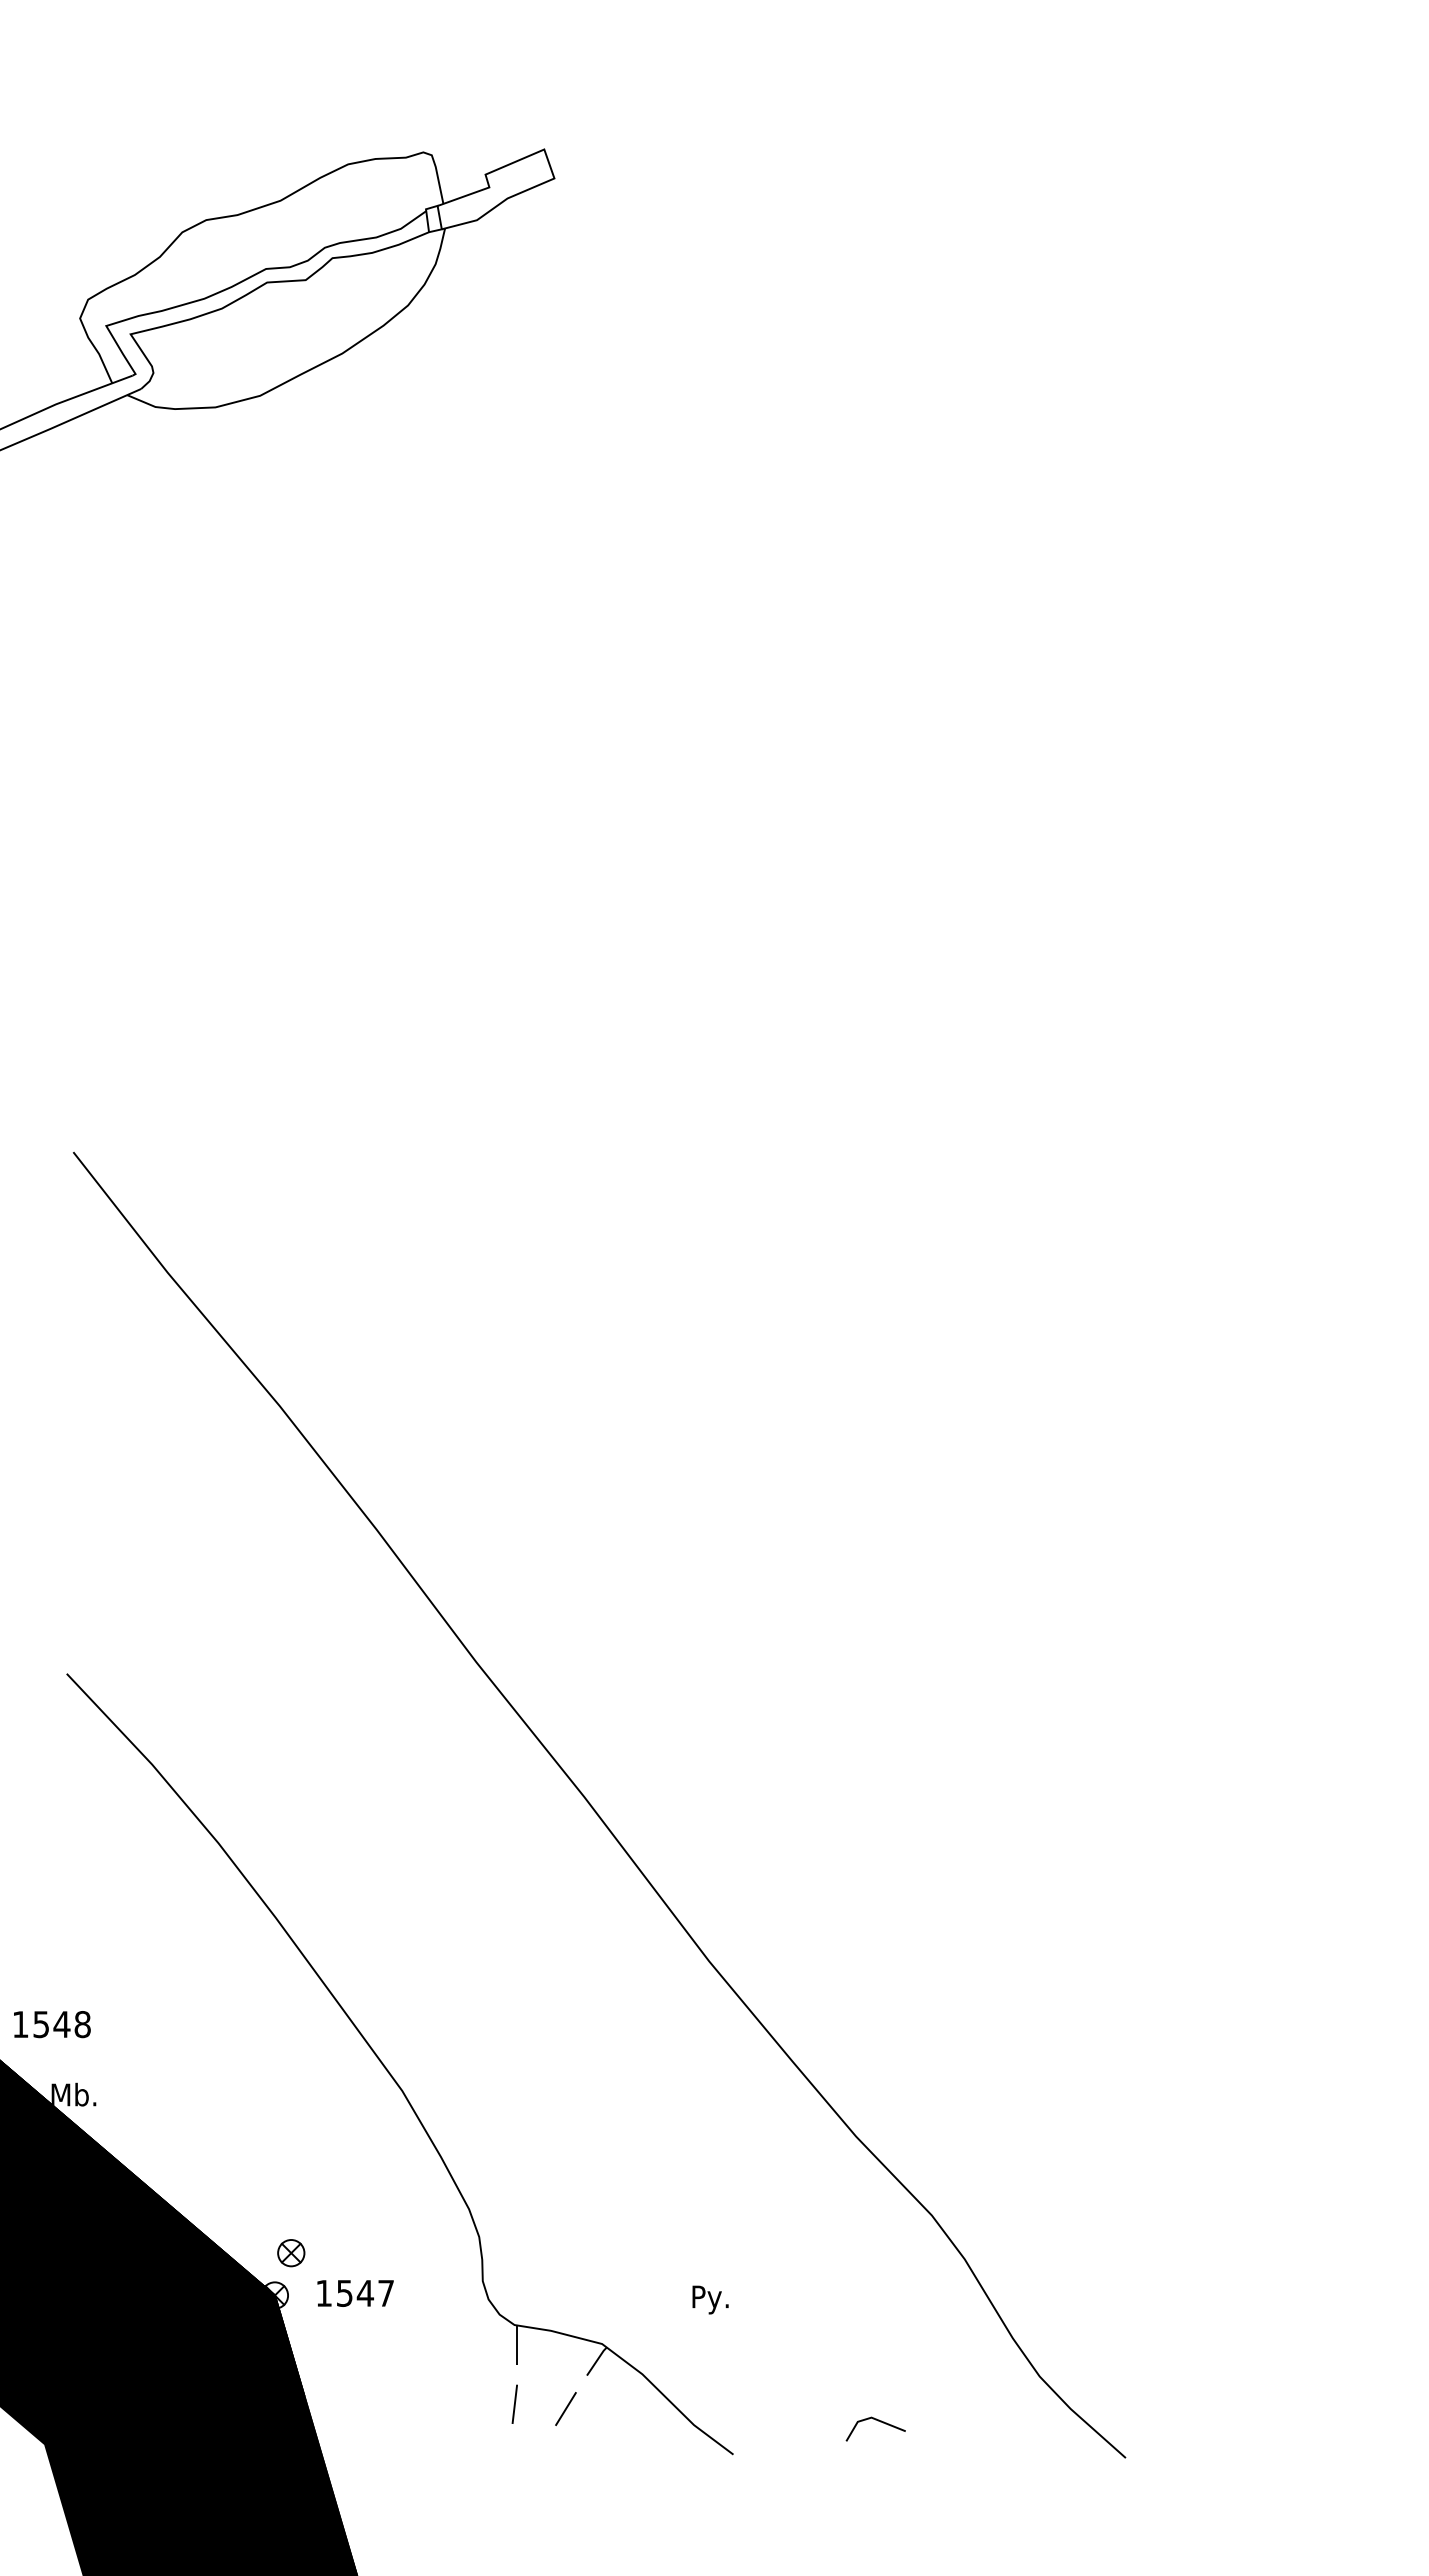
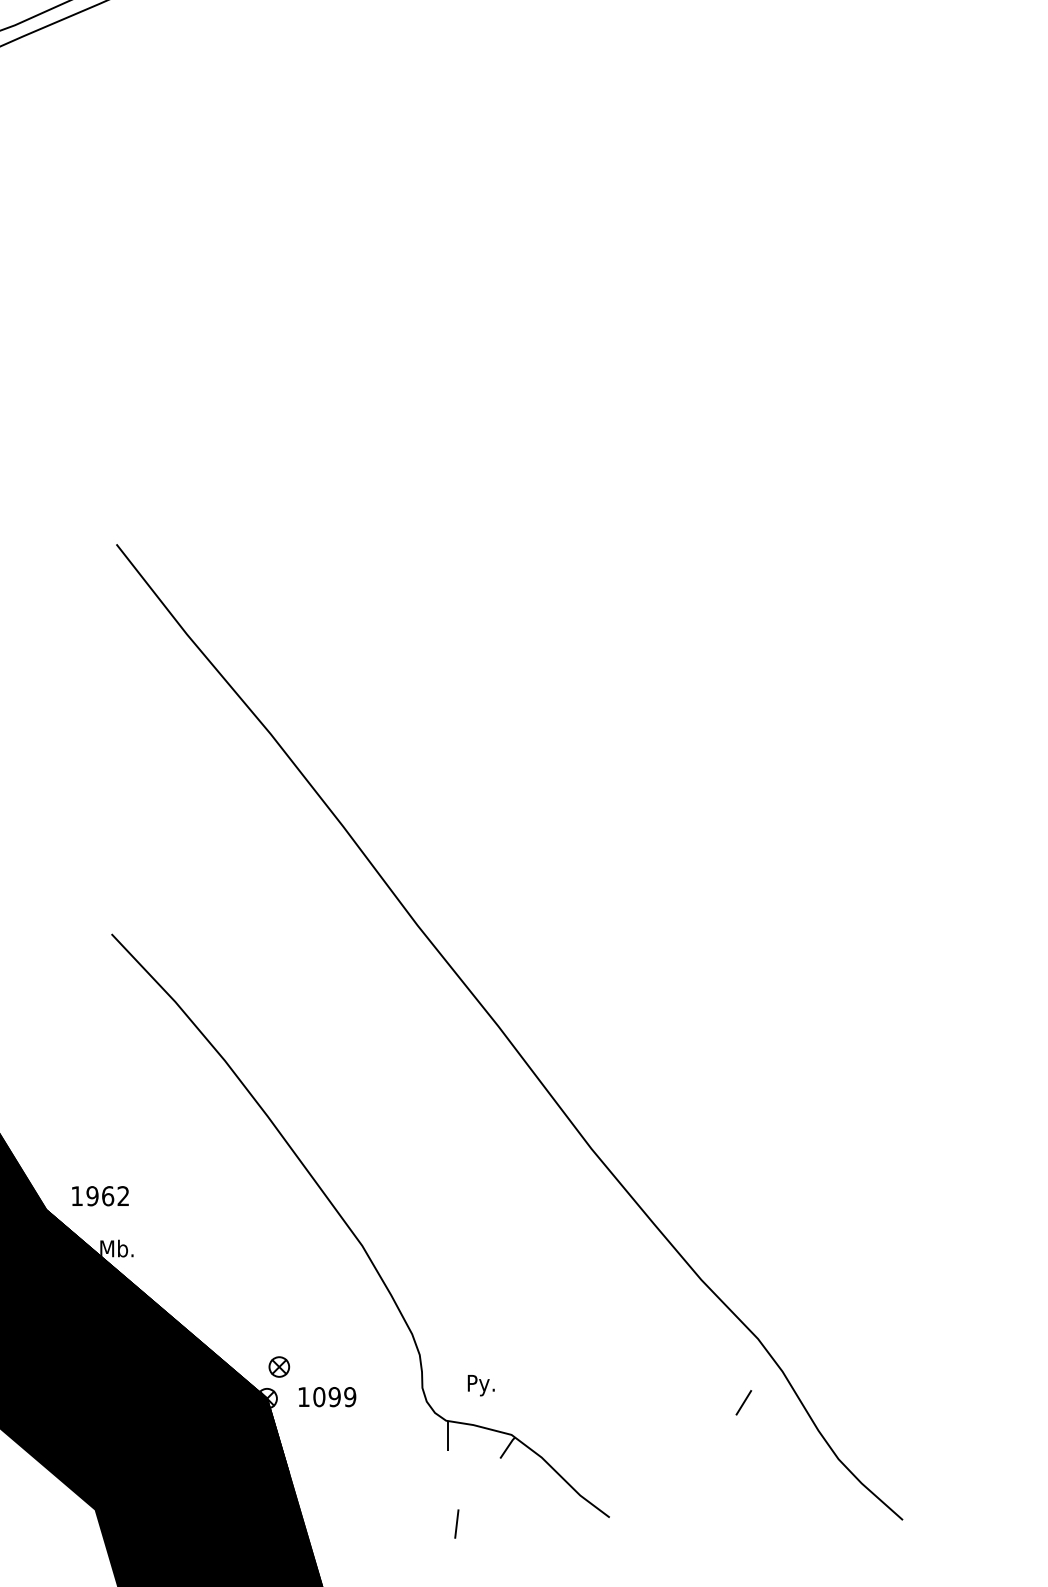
text: (61, 2024) -> (107, 1196), 1548 -> 1962
text: (365, 2292) -> (334, 1396), 1547 -> 1099
text: (710, 2299) -> (481, 1385), moved
line: (514, 2403) -> (456, 1523), moved
line: (565, 2408) -> (743, 1402), moved
line: (878, 2421) -> (718, 1492), removed

